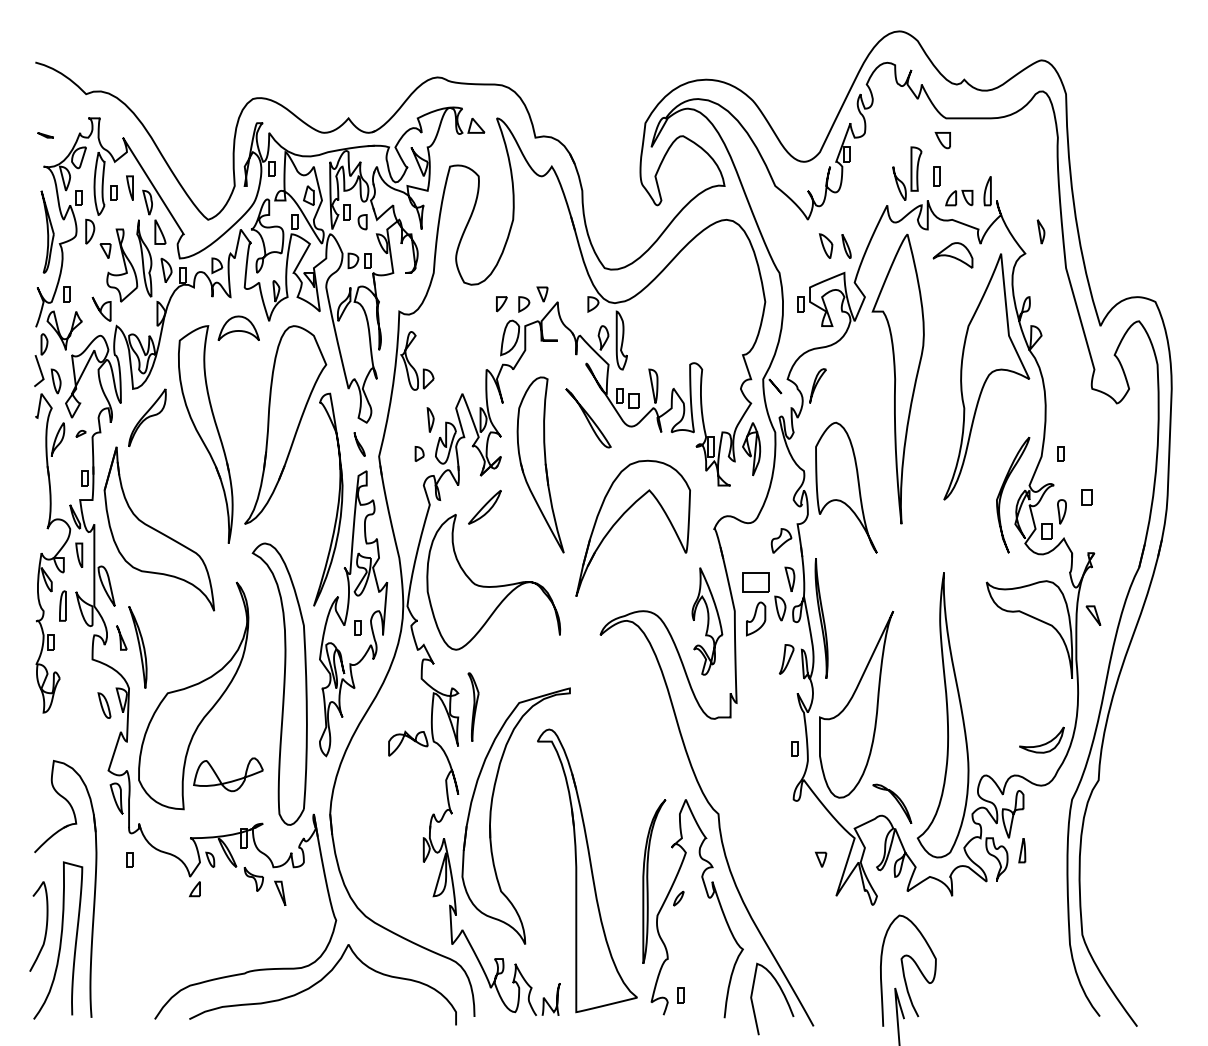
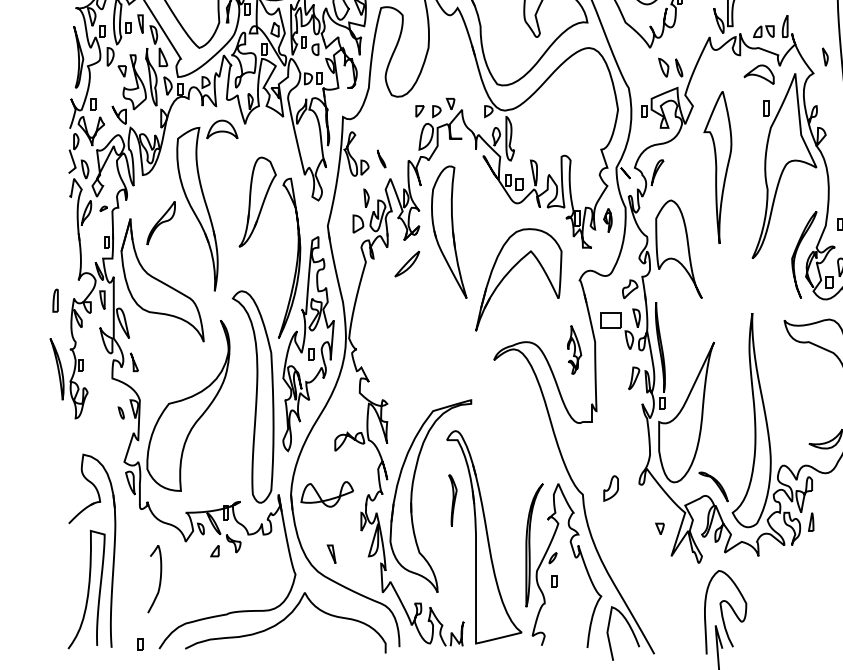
part: (936, 176) -> (766, 108), moved
part: (897, 378) -> (717, 167), size x0.7
part: (147, 417) -> (161, 222), moved
part: (588, 418) -> (485, 197), removed
part: (285, 424) -> (257, 201), size x0.6
part: (359, 444) -> (381, 158), moved
part: (751, 449) -> (607, 220), size x0.6
part: (419, 453) -> (358, 223), size x1.6
part: (493, 581) -> (413, 319), removed
part: (62, 605) -> (55, 300), moved
part: (756, 618) -> (611, 488), moved
part: (707, 621) -> (574, 349), size x0.6
part: (137, 647) -> (56, 369), moved
part: (104, 705) -> (121, 413), size x0.6
part: (473, 706) -> (452, 500), moved
part: (794, 748) -> (662, 403), moved
part: (231, 780) -> (329, 498), moved
part: (129, 859) -> (140, 643), moved
part: (194, 889) -> (214, 551), moved
part: (280, 892) -> (331, 553), moved
curve: (45, 926) -> (159, 579), moved
part: (680, 995) -> (554, 581), moved

